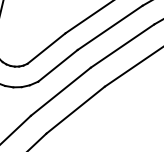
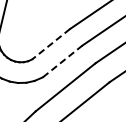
line: (46, 48) -> (51, 44), solid -> dashed
line: (58, 65) -> (63, 61), solid -> dashed

